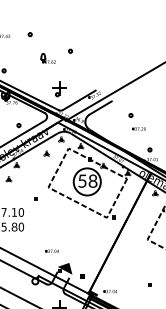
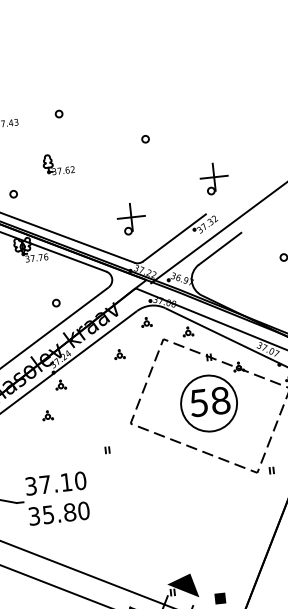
part: (47, 58) -> (56, 163), moved
part: (101, 74) -> (214, 179), added
part: (51, 250) -> (150, 552), removed

